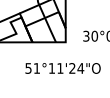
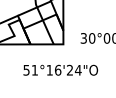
text: (60, 67) -> (58, 69), 51°11'24"O -> 51°16'24"O

